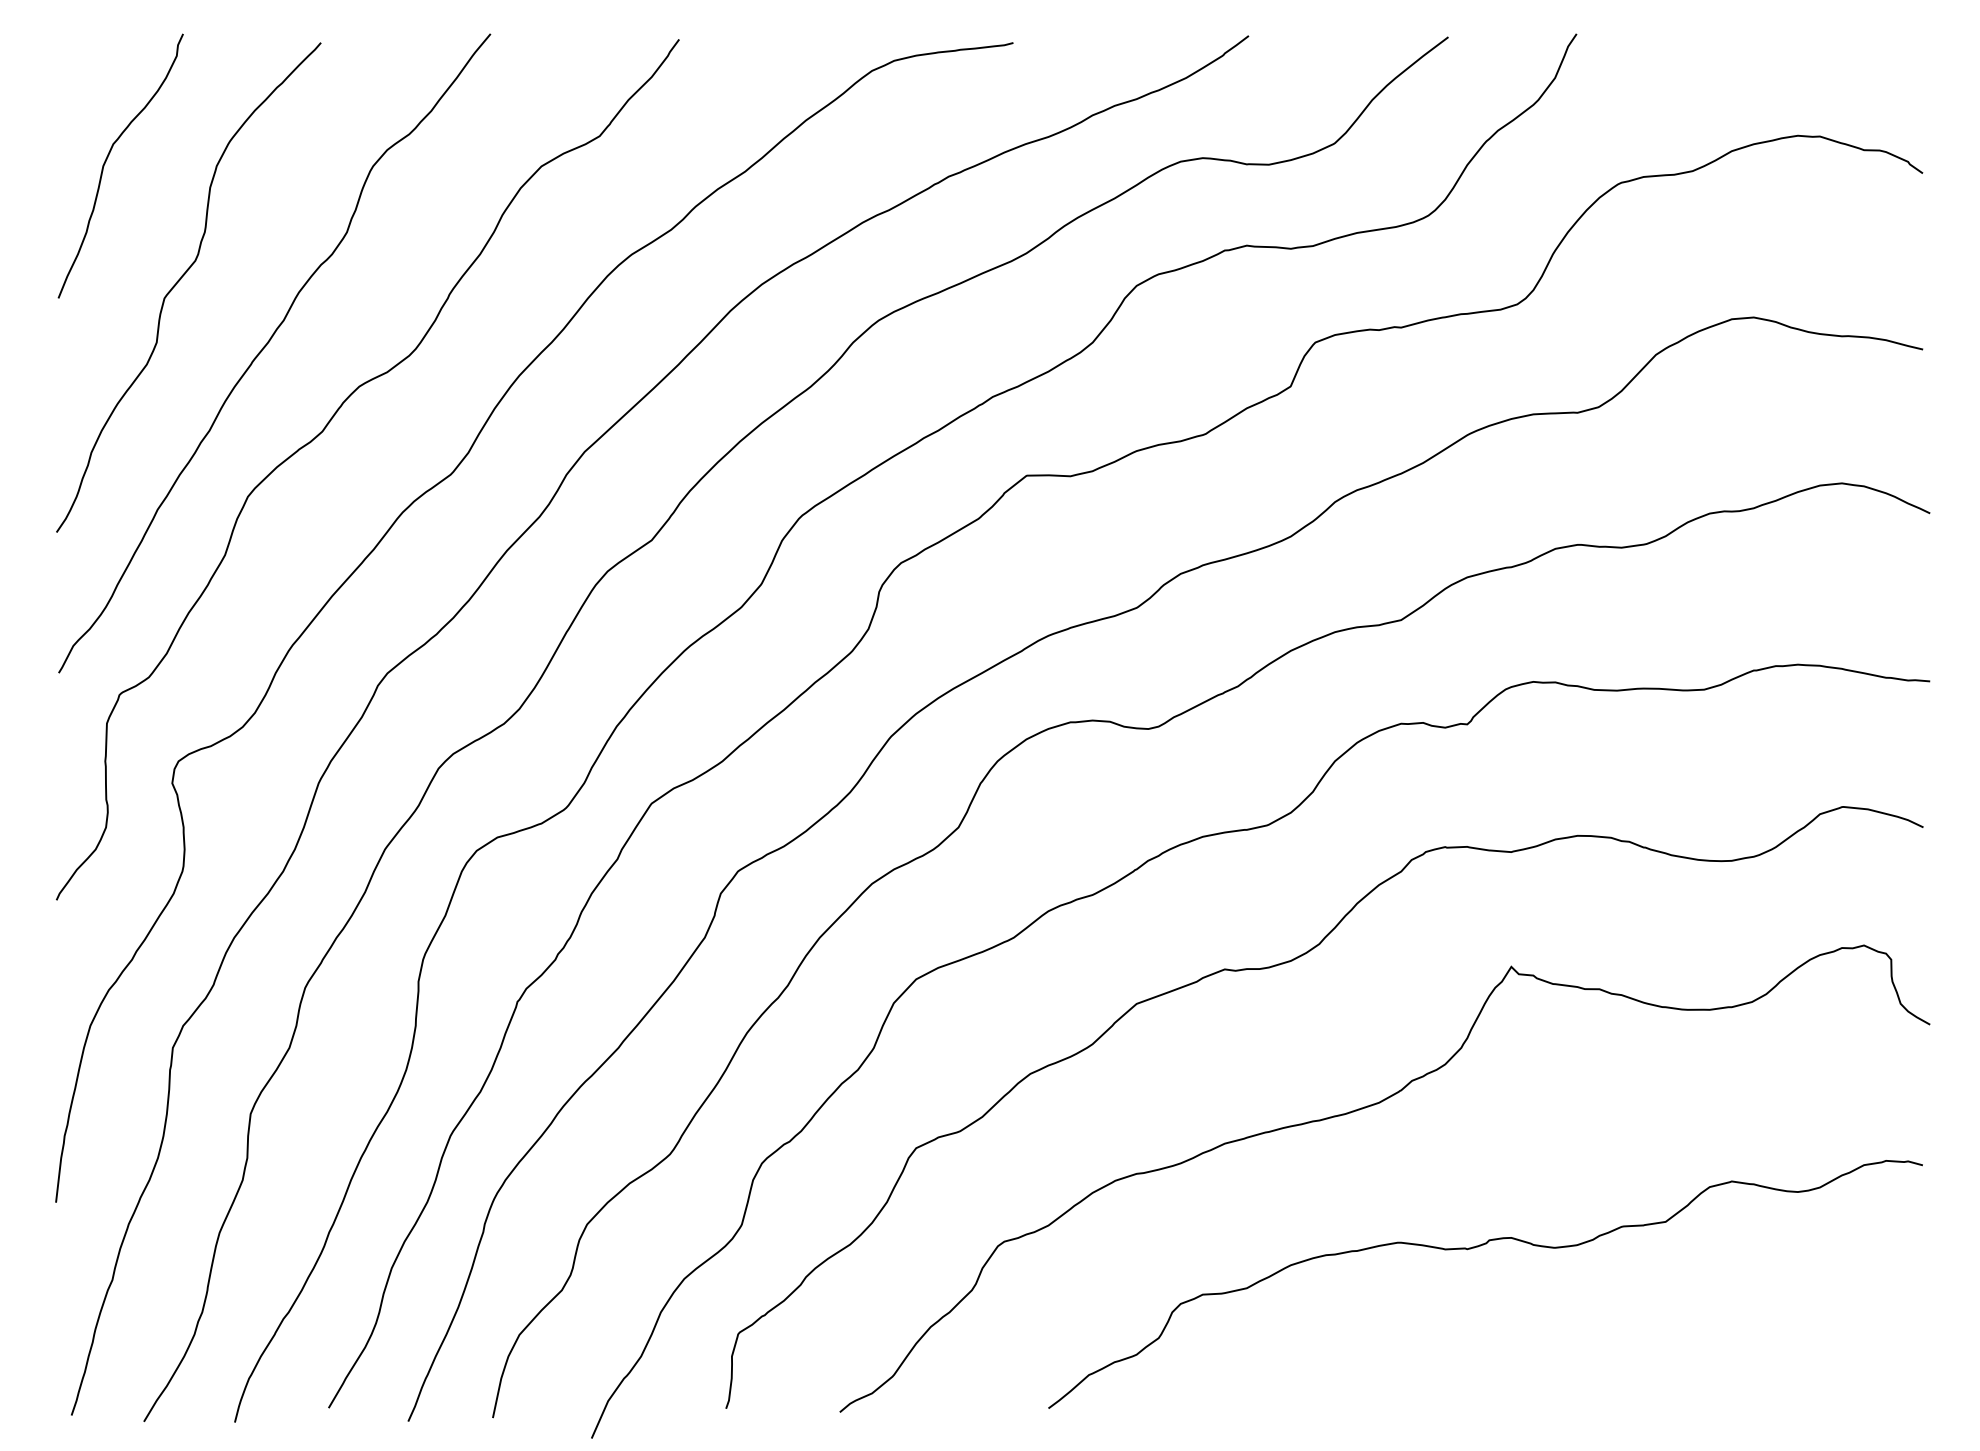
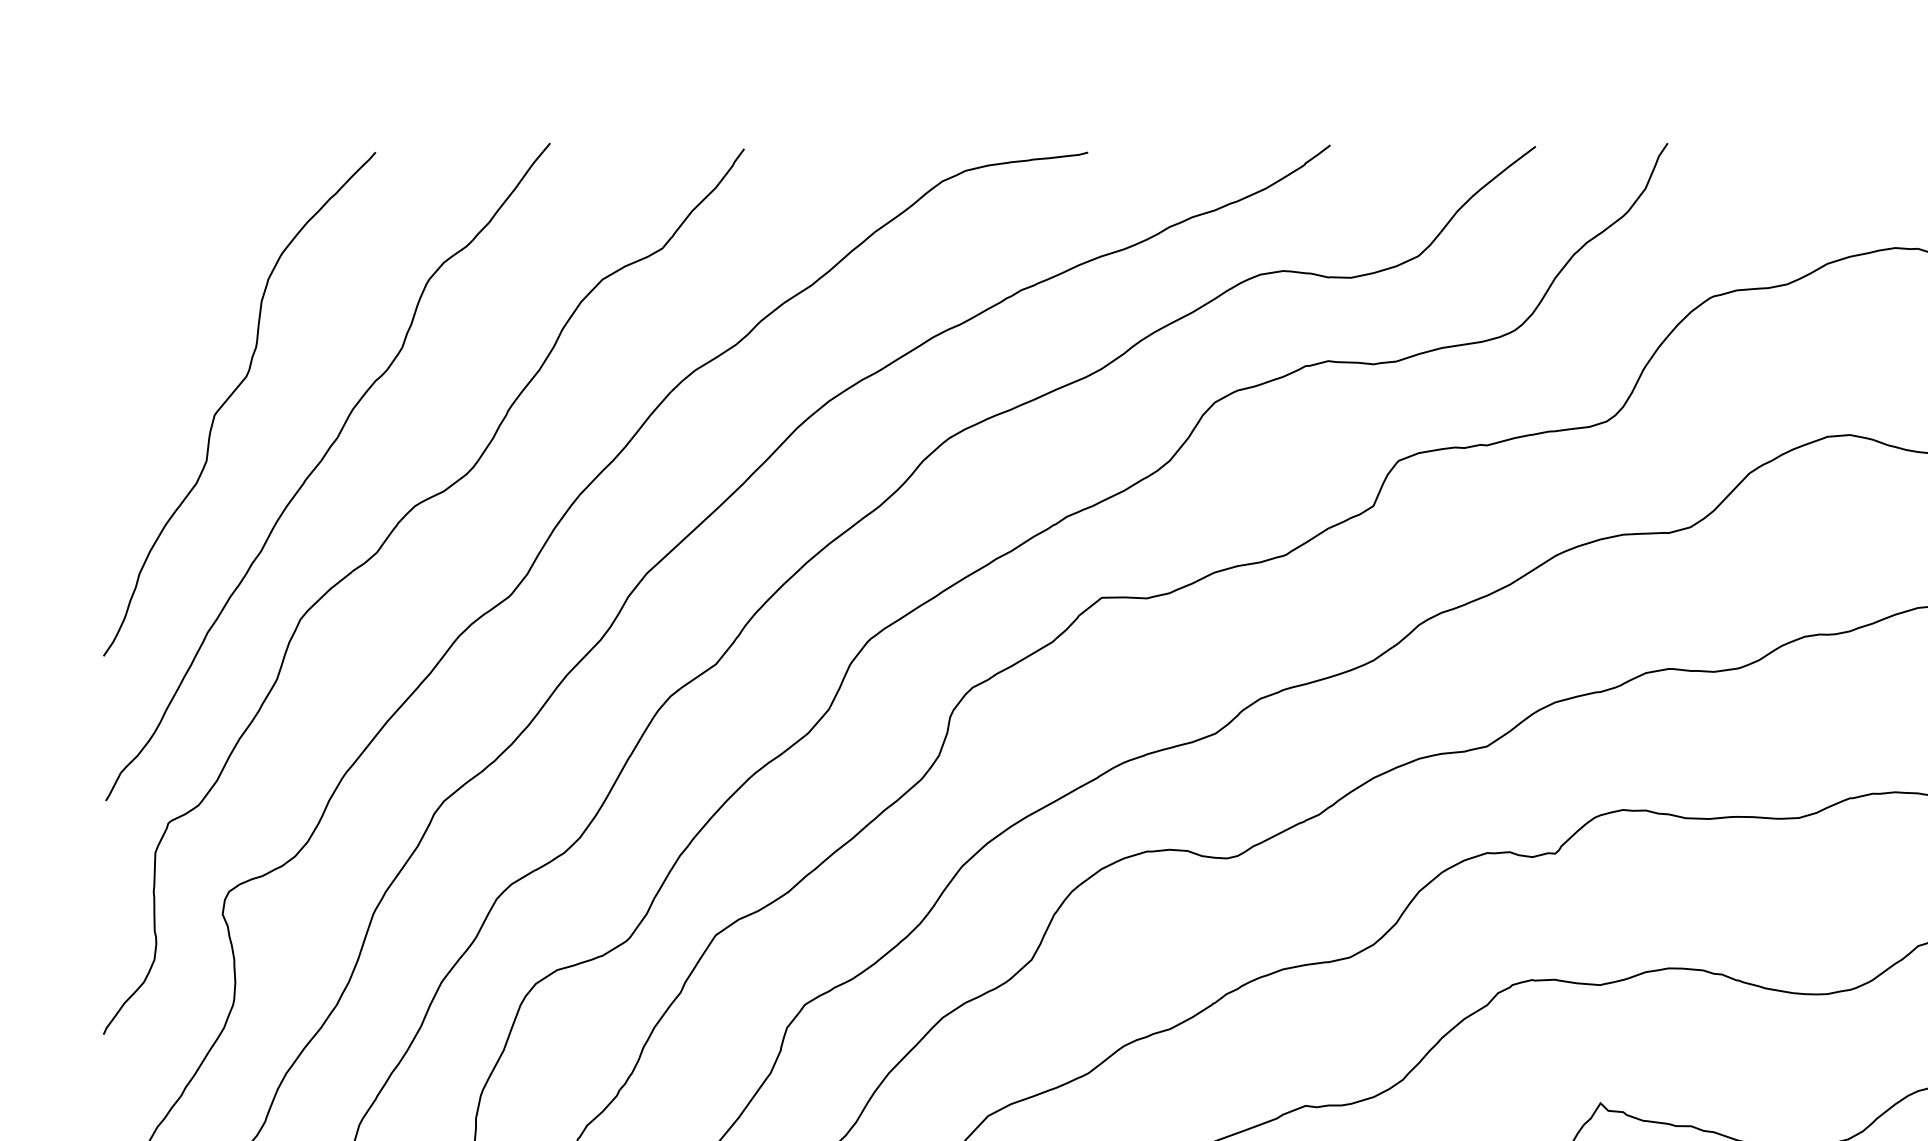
curve: (107, 159) -> (155, 272), removed

